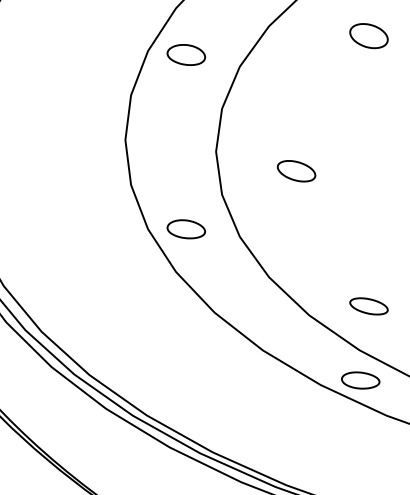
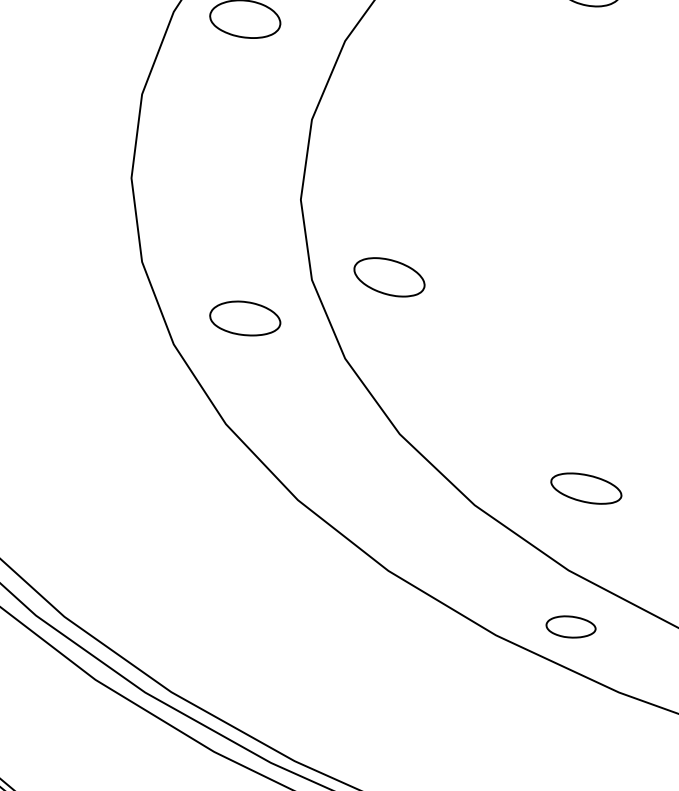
part: (296, 171) -> (389, 277), moved
part: (185, 229) -> (243, 318), moved
part: (360, 380) -> (570, 626), size x0.7

